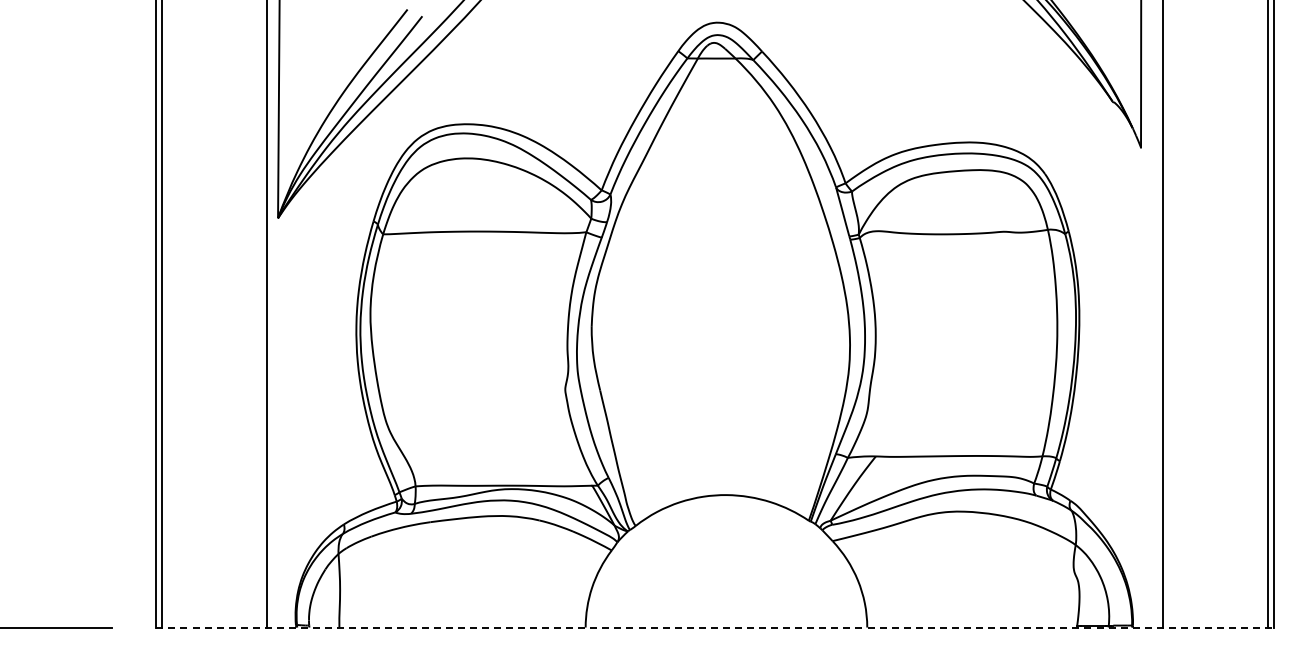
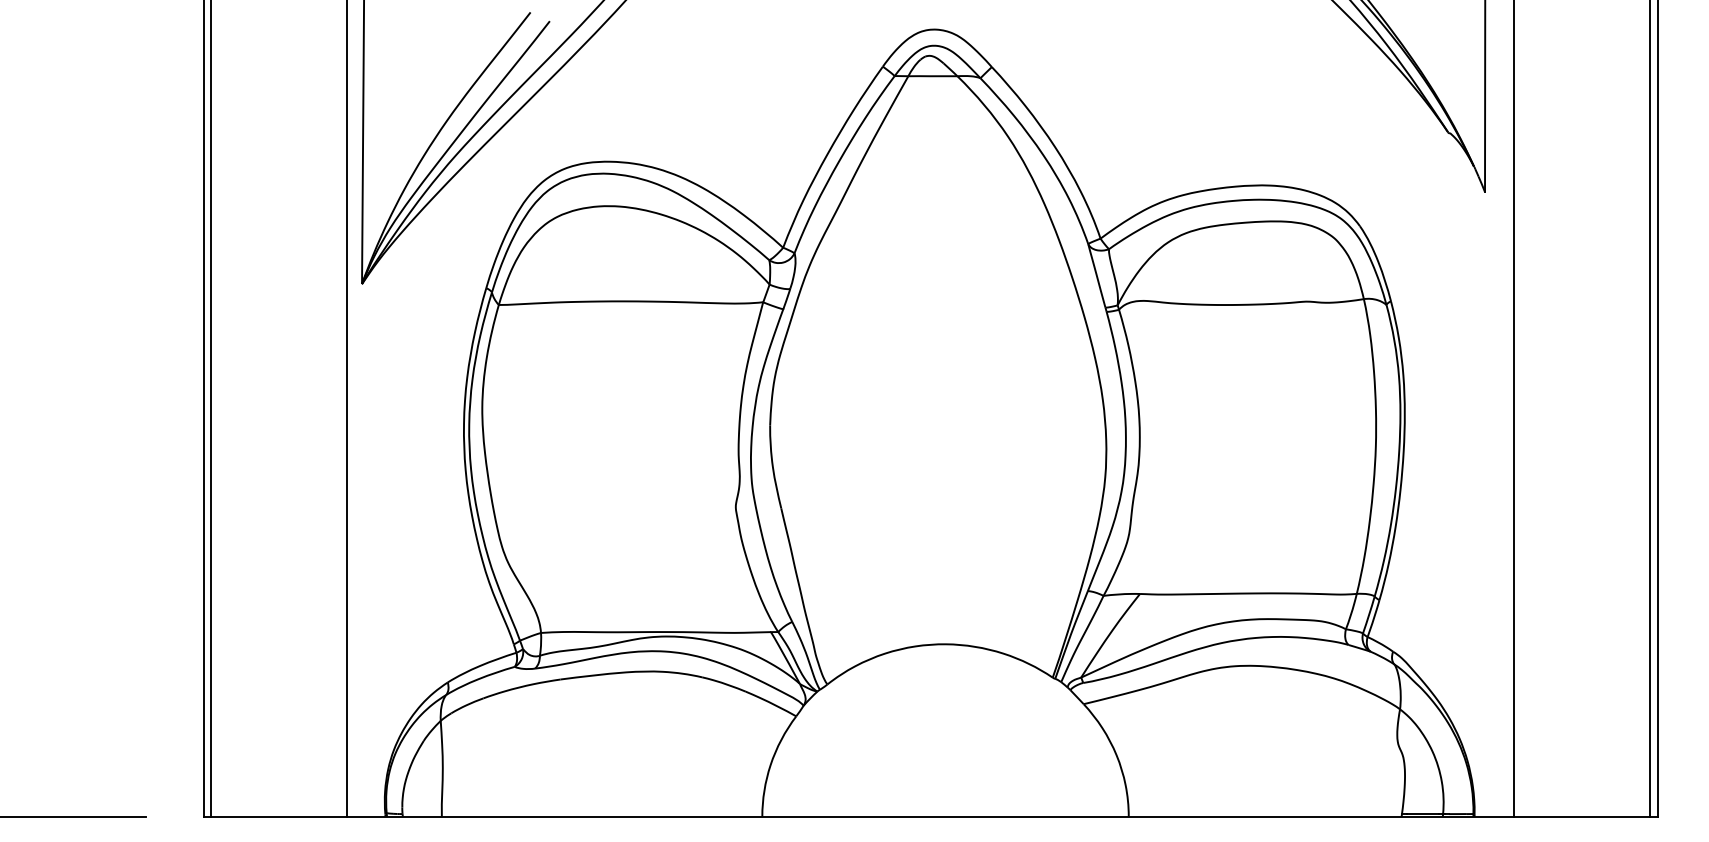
line: (715, 627) -> (931, 816), dashed -> solid

